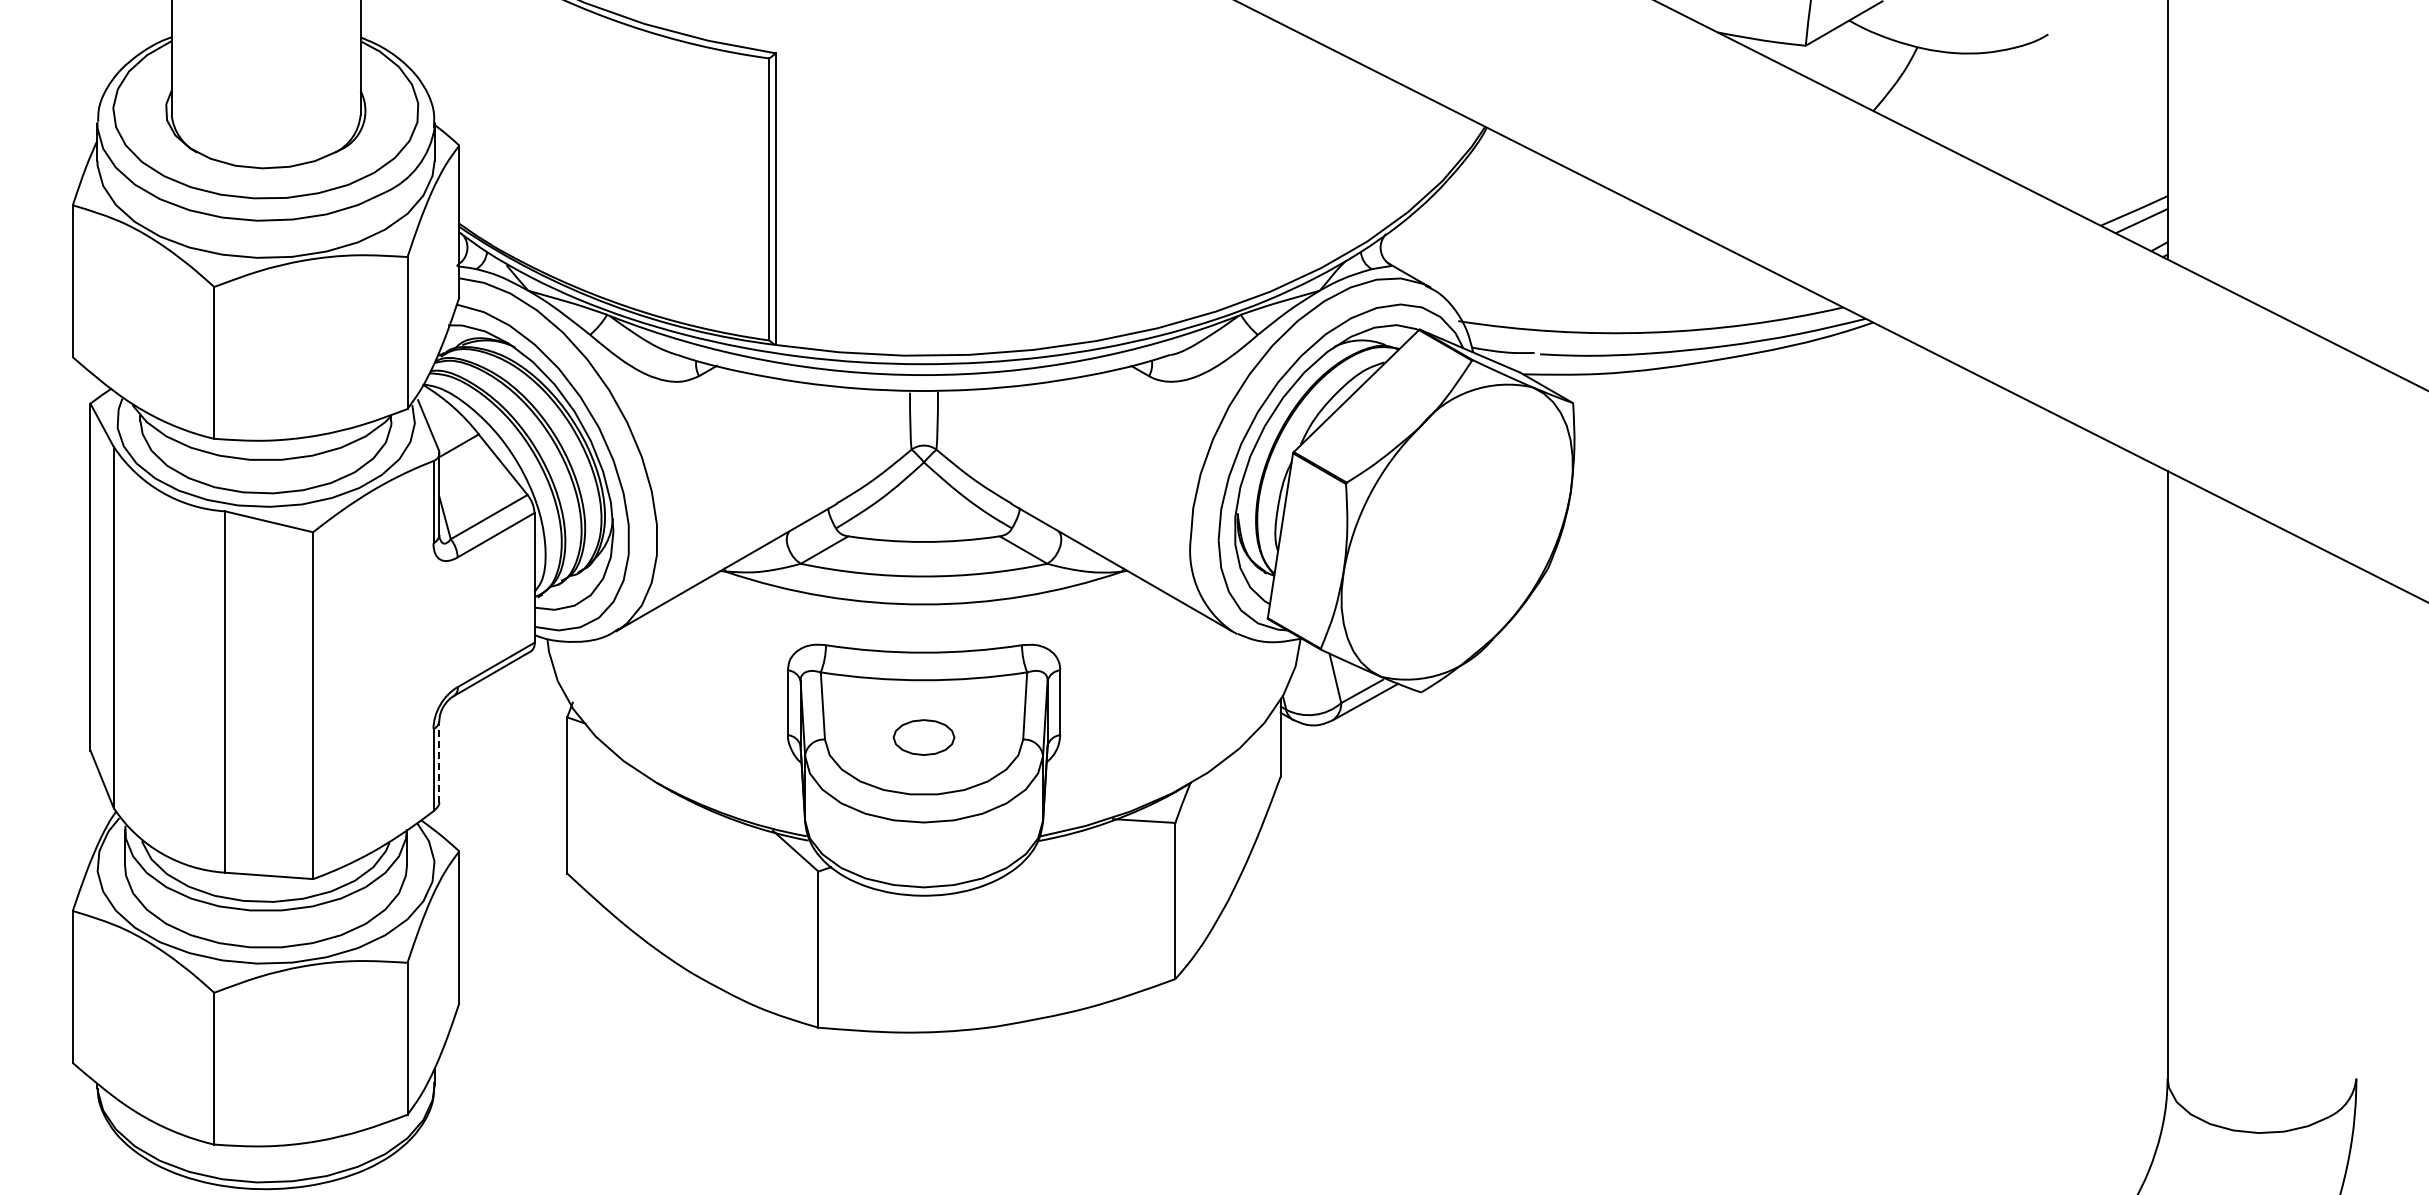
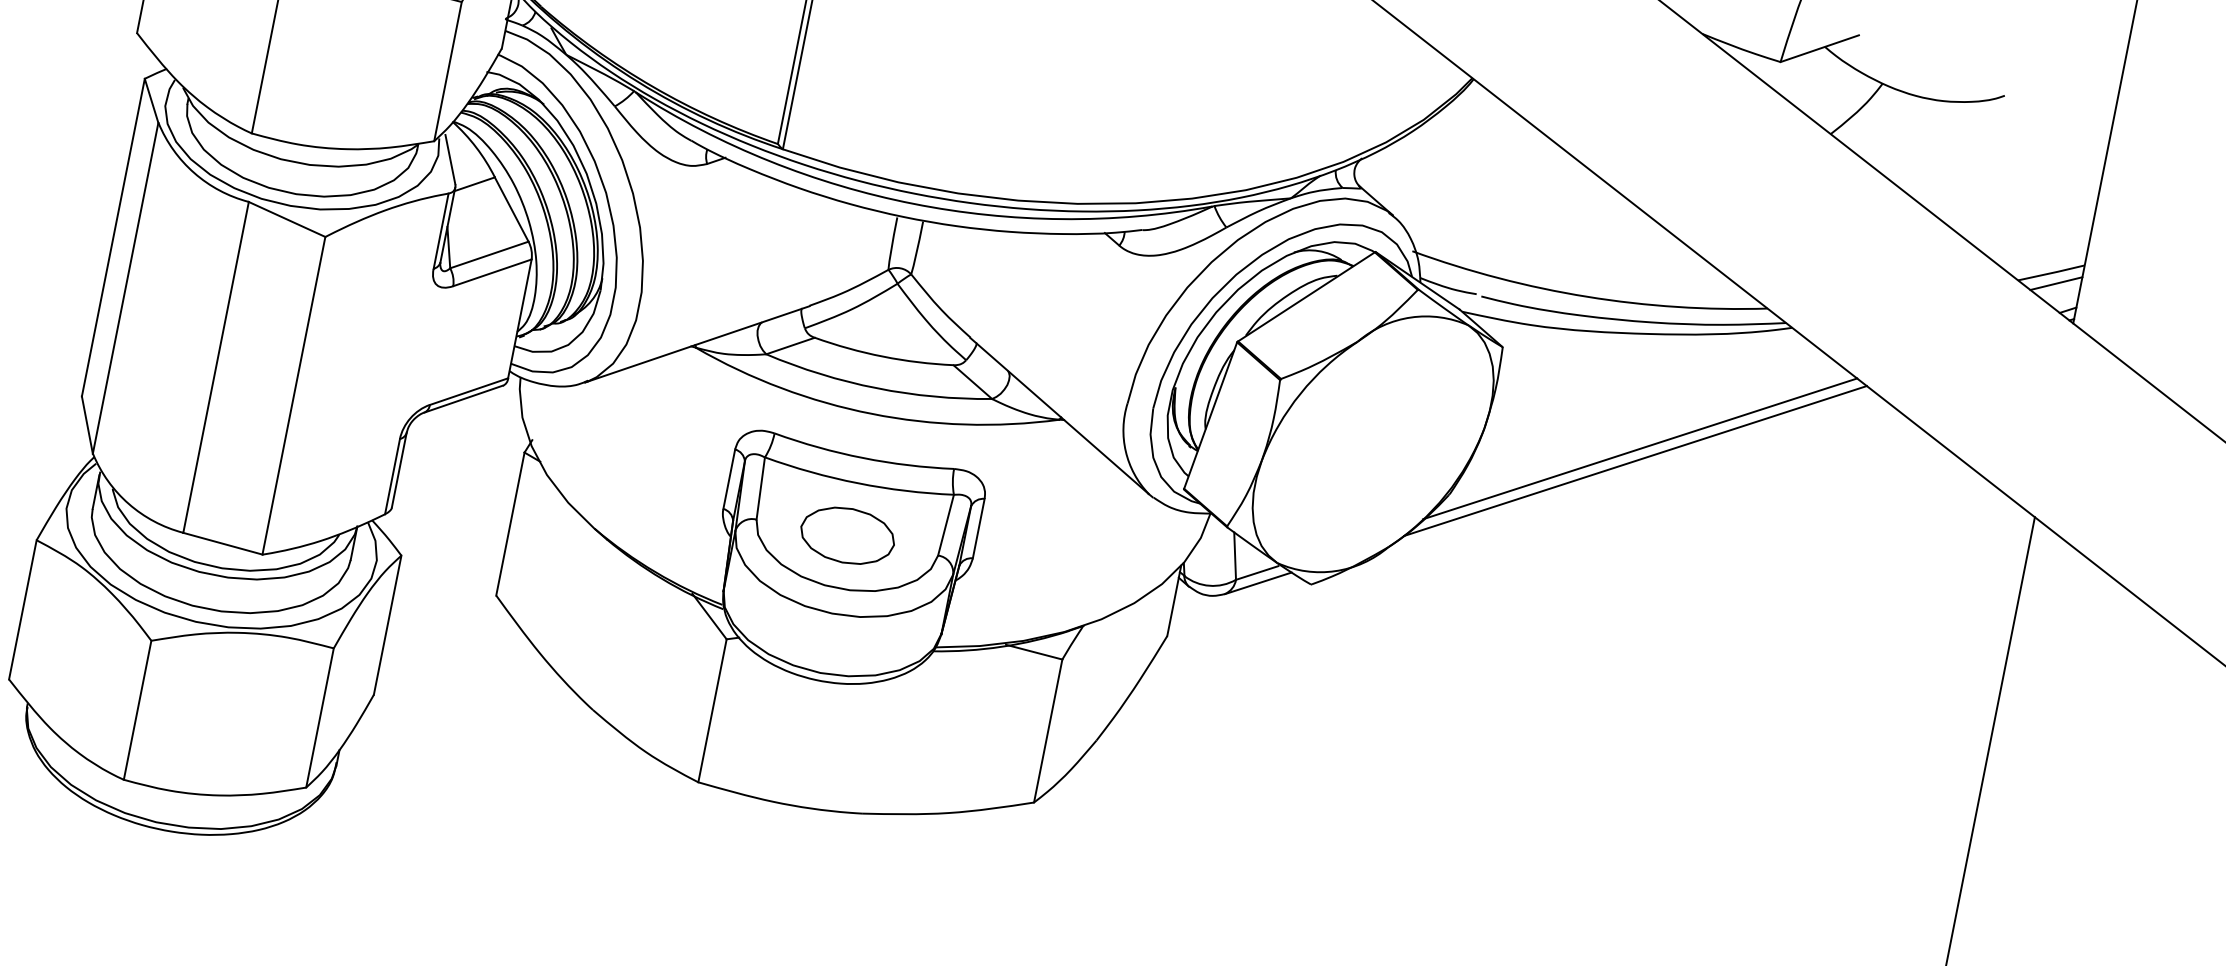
line: (1738, 481) -> (1639, 448), added
line: (1735, 494) -> (1634, 460), added
part: (923, 737) -> (847, 535), size x1.67
line: (439, 761) -> (399, 469), dashed -> solid

